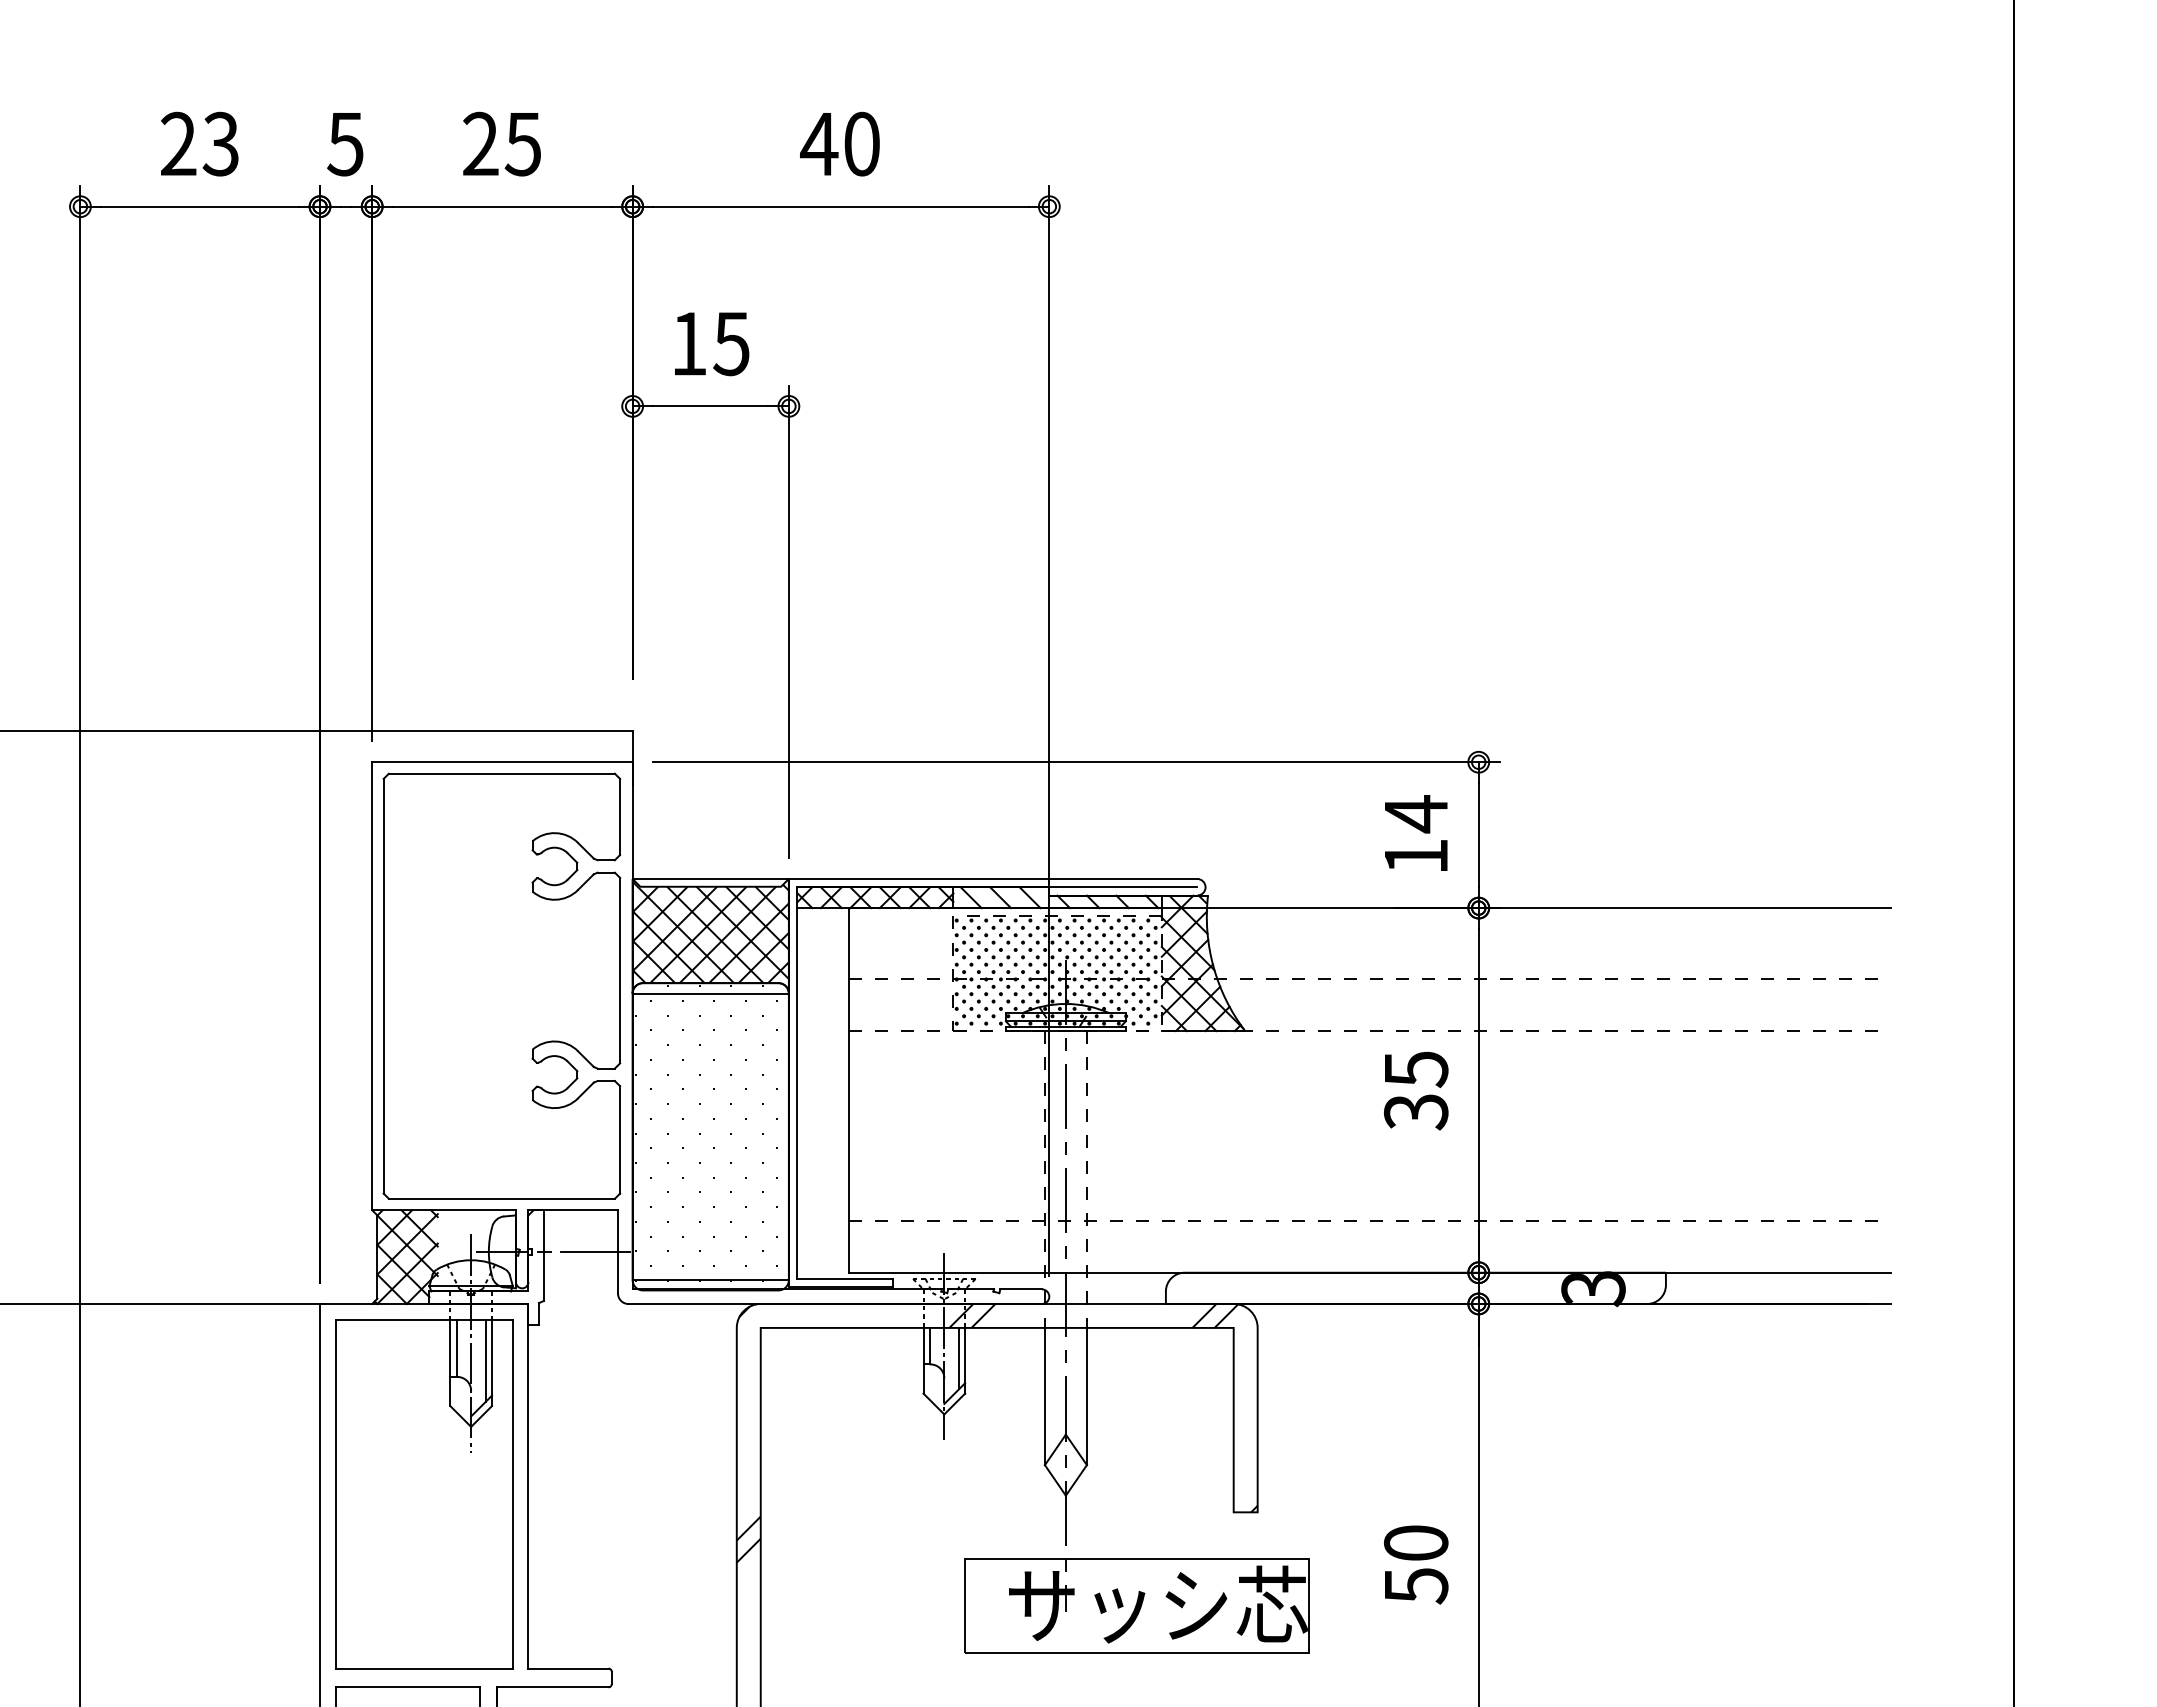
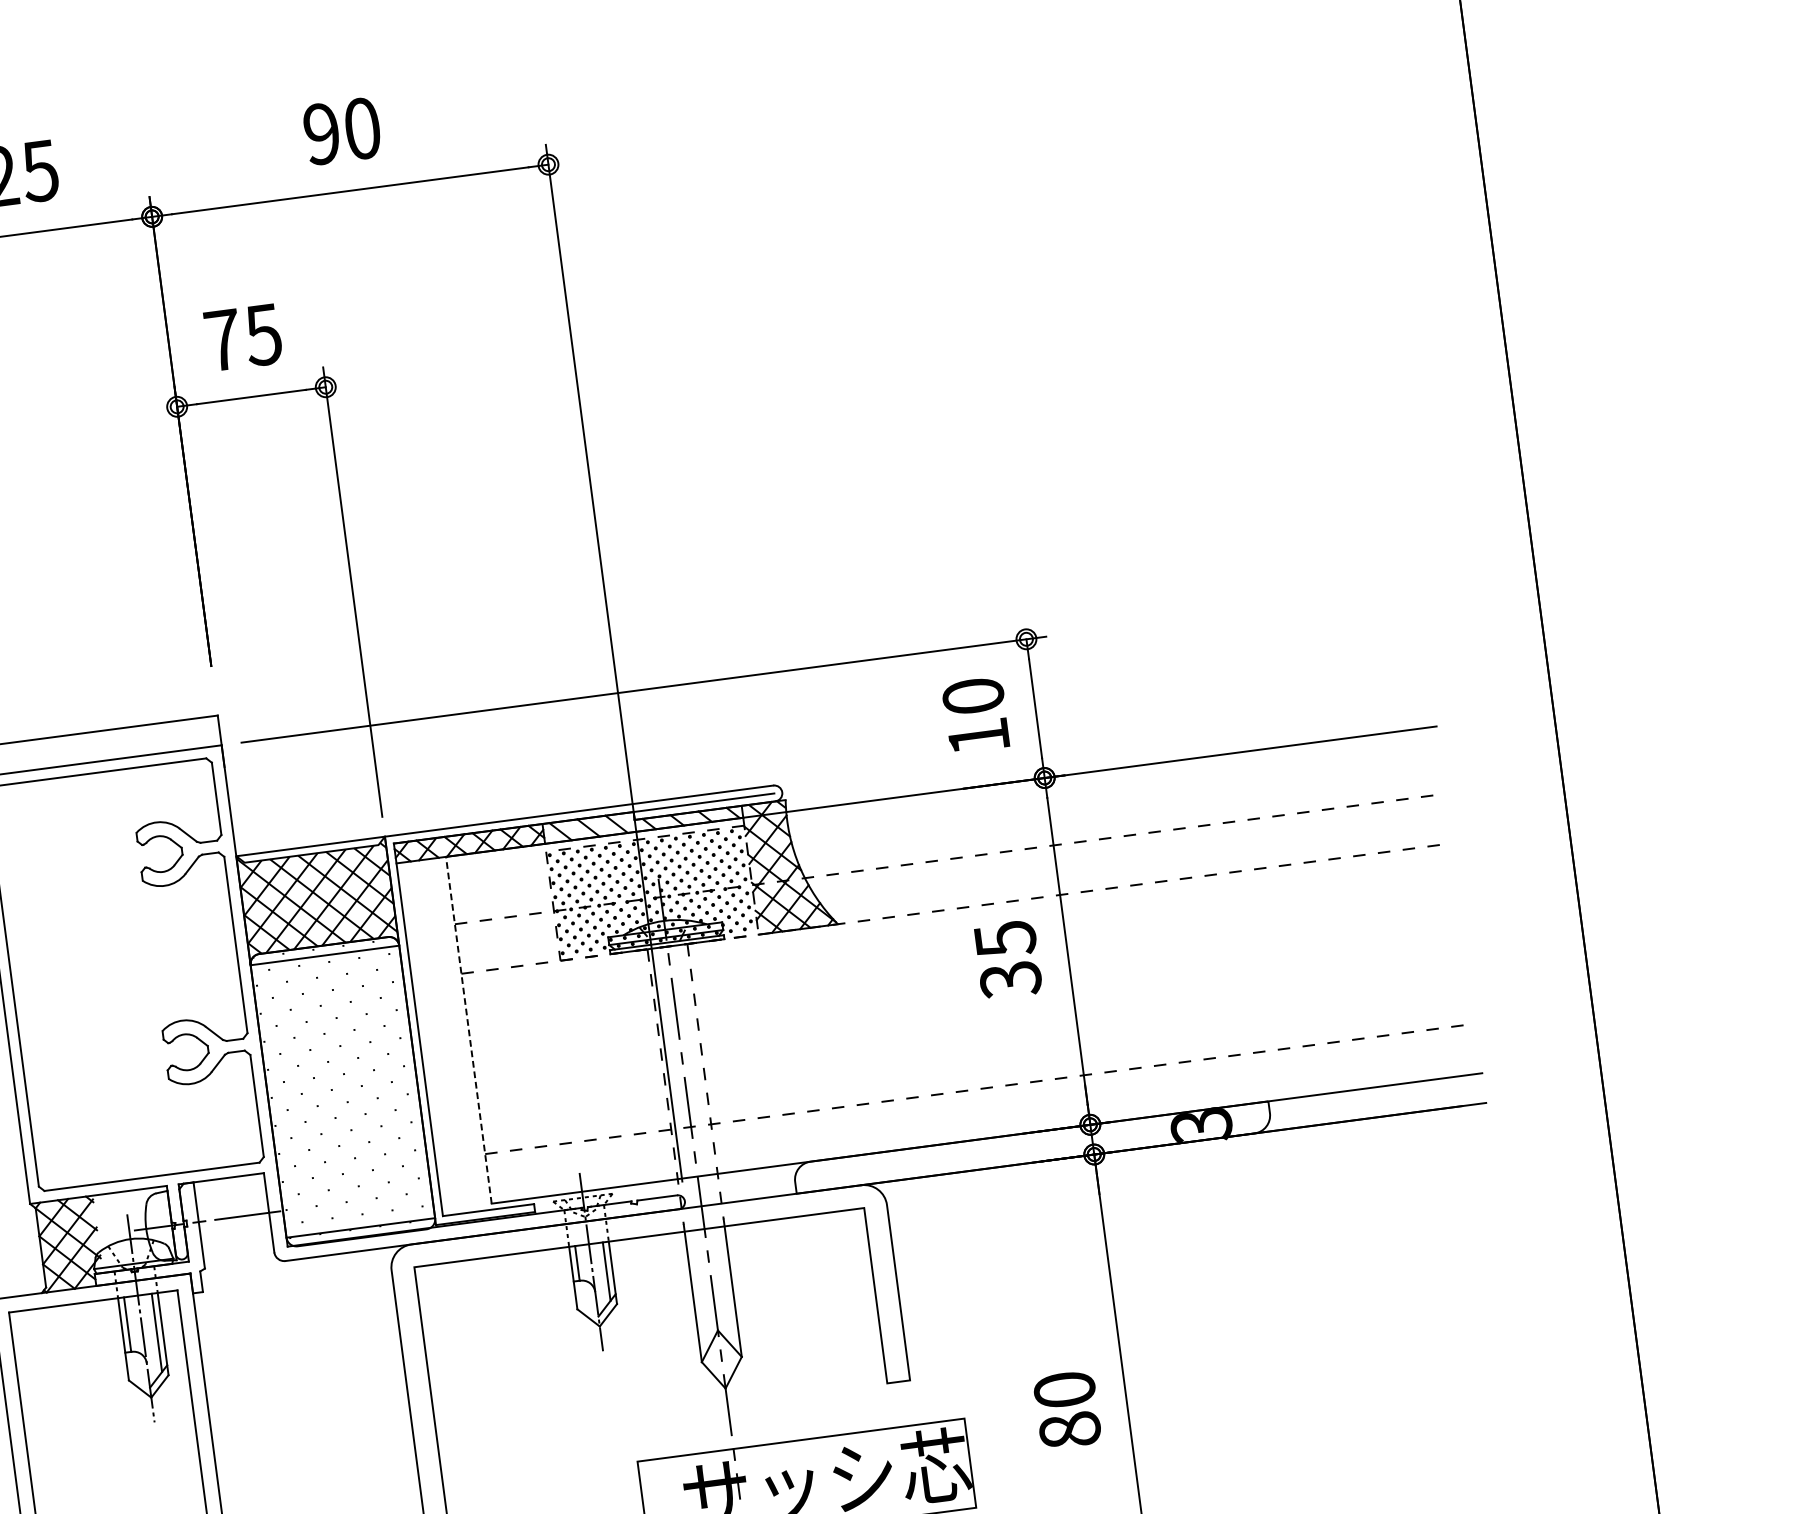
text: (819, 143) -> (321, 133), 40 -> 90
text: (689, 343) -> (223, 339), 15 -> 75
text: (1416, 814) -> (973, 696), 14 -> 10
line: (849, 1089) -> (468, 1029), solid -> dashed
hatch: (996, 1432) -> (651, 1337), removed
text: (1416, 1586) -> (1070, 1431), 50 -> 80

